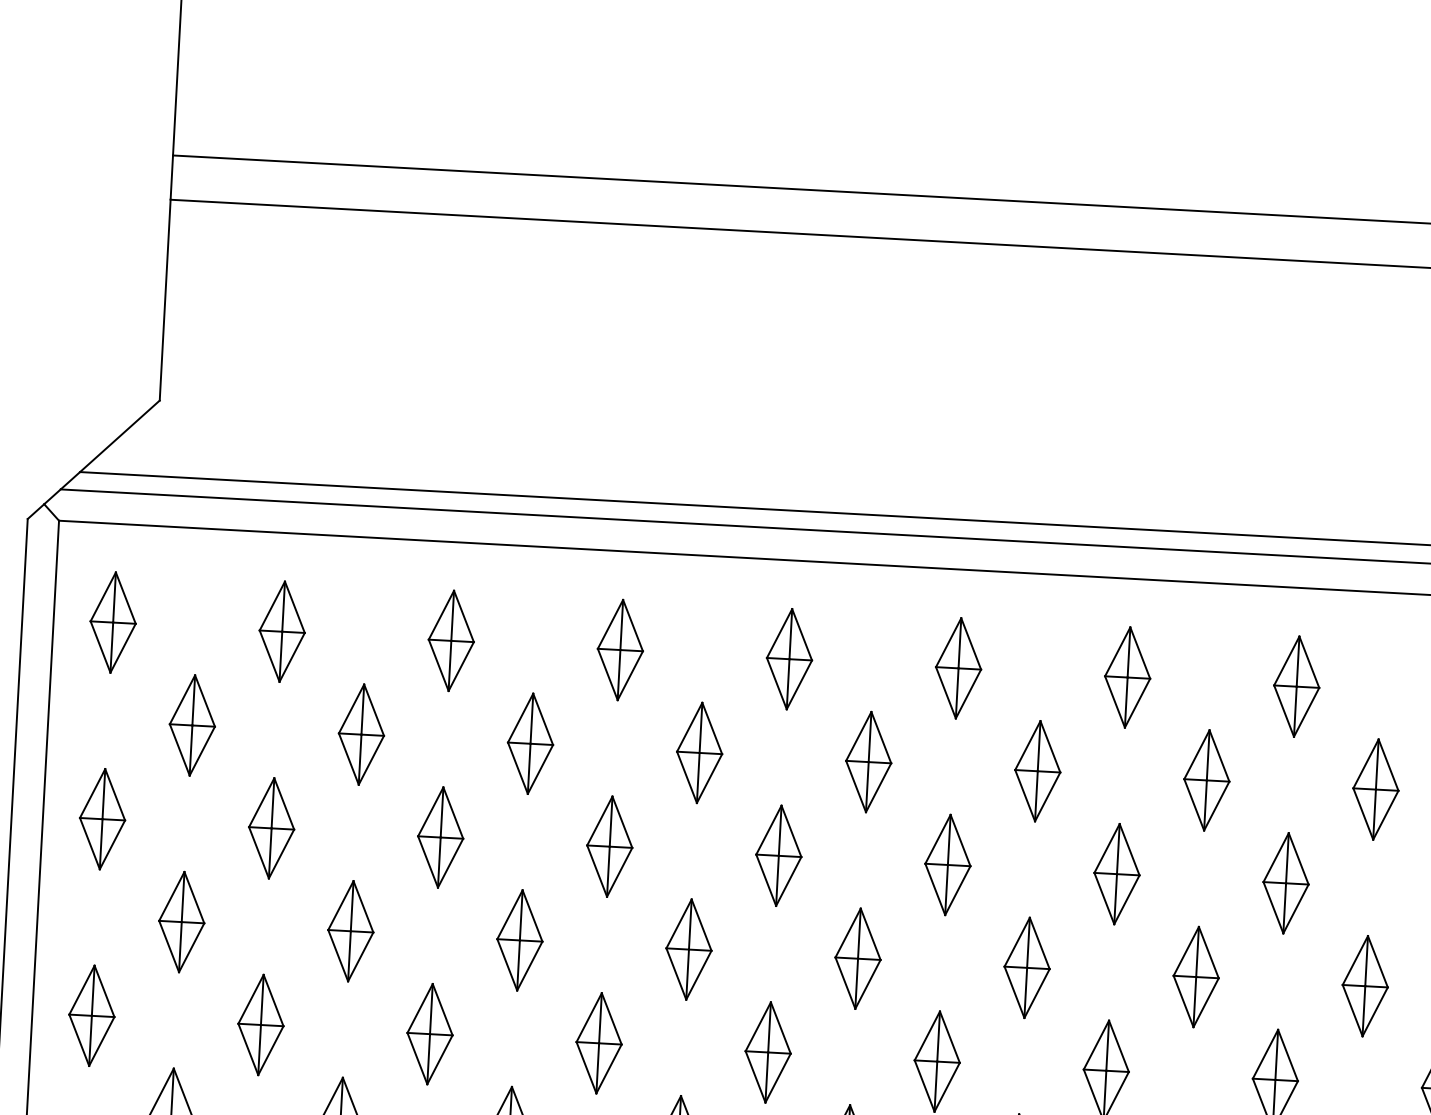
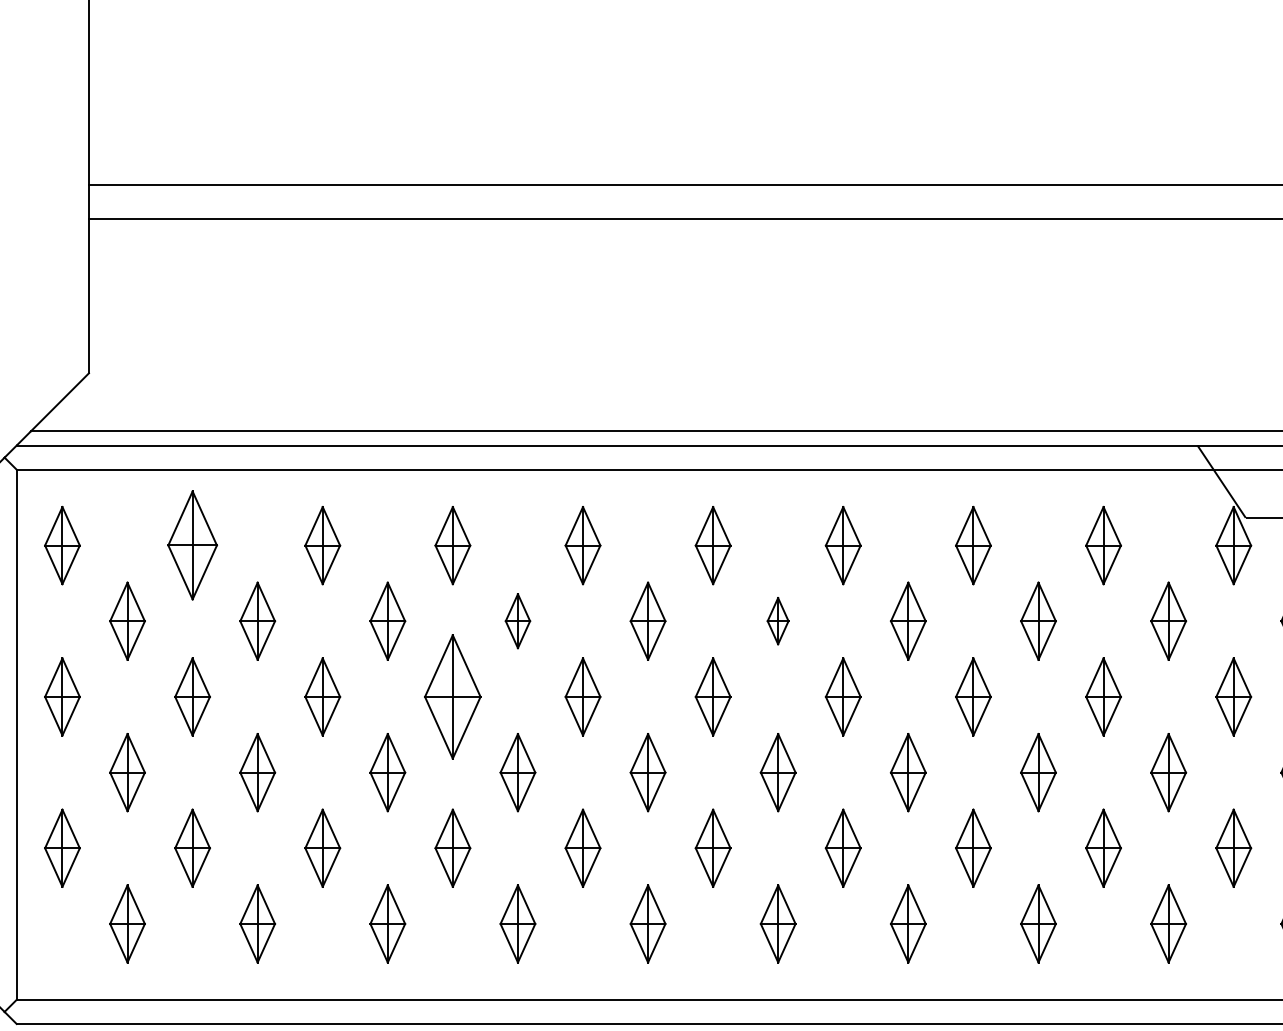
part: (282, 631) -> (192, 545), size x1.4
part: (699, 751) -> (517, 620), size x0.7
part: (1036, 770) -> (777, 620), size x0.6
part: (609, 846) -> (452, 696), size x1.6

